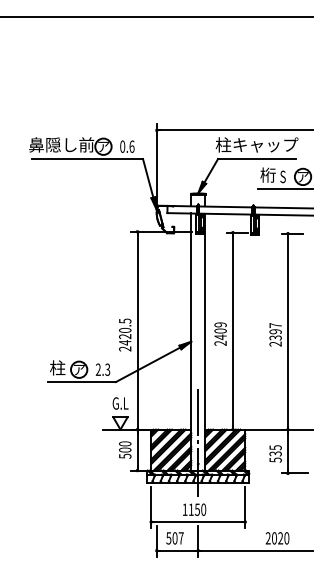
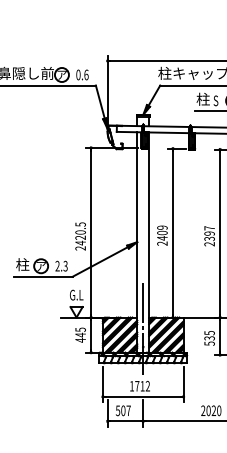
text: (267, 174) -> (202, 98), 桁 -> 柱
text: (125, 450) -> (80, 335), 500 -> 445
text: (197, 509) -> (142, 386), 1150 -> 1712

